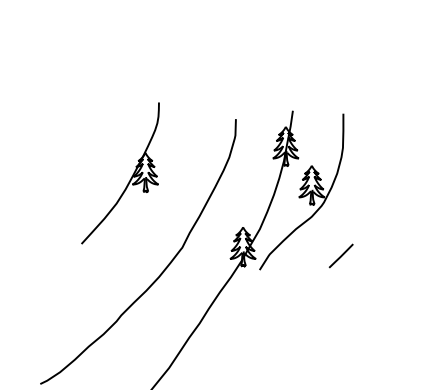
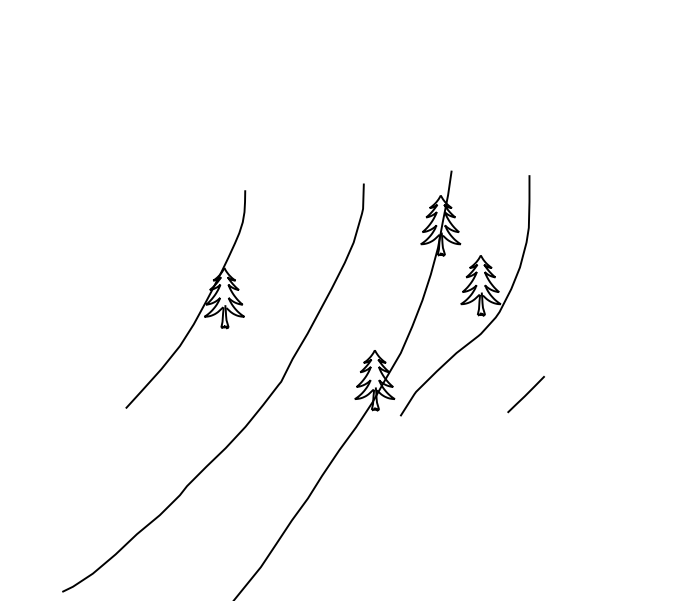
part: (130, 178) -> (201, 307), moved

